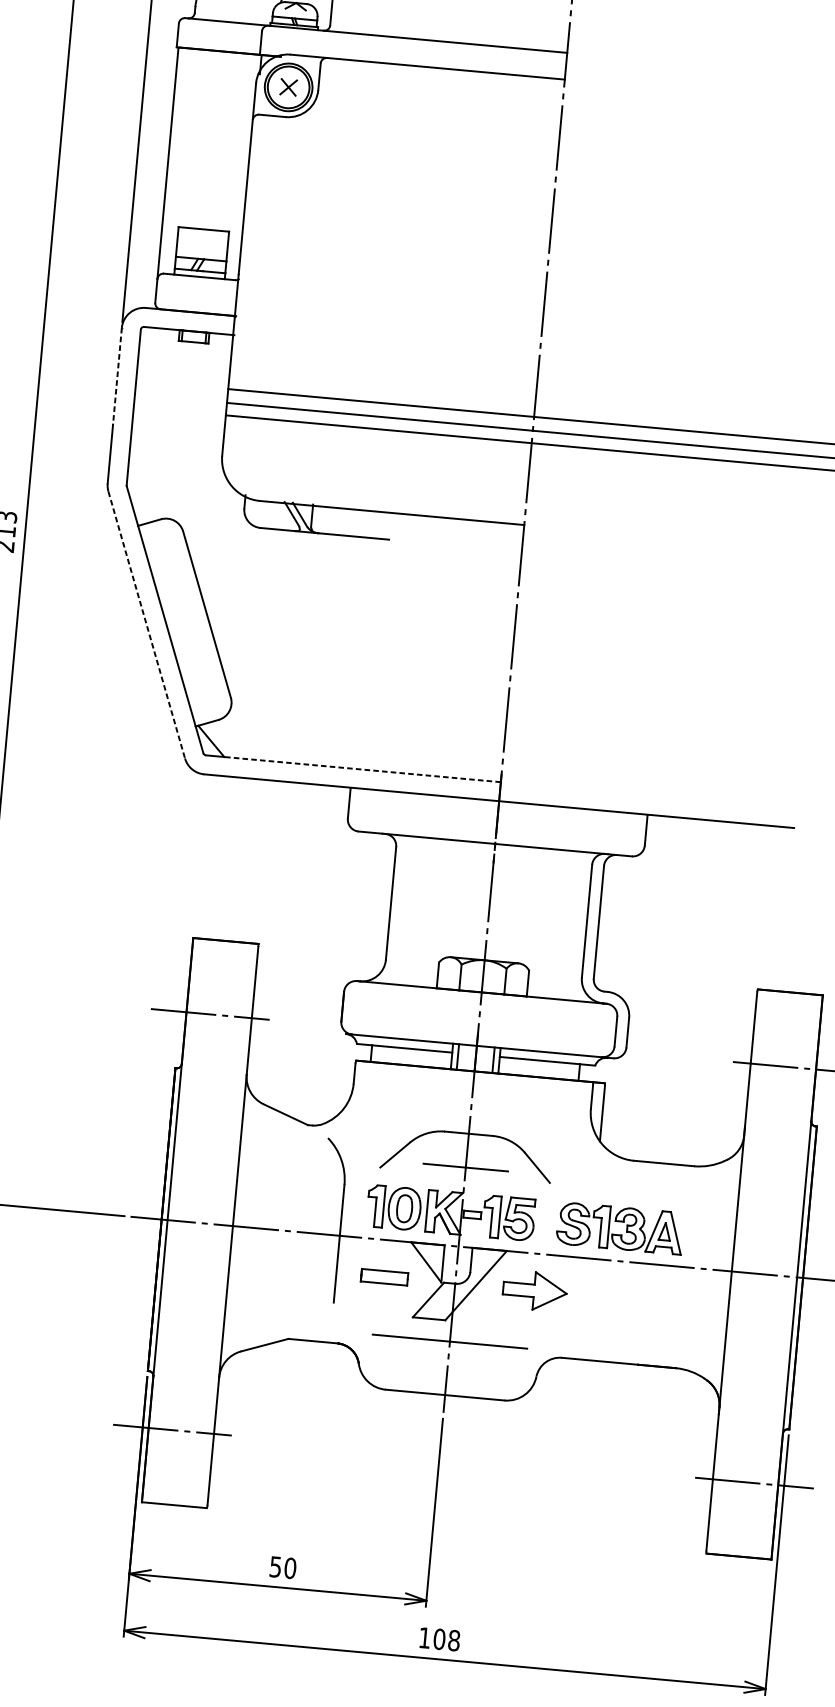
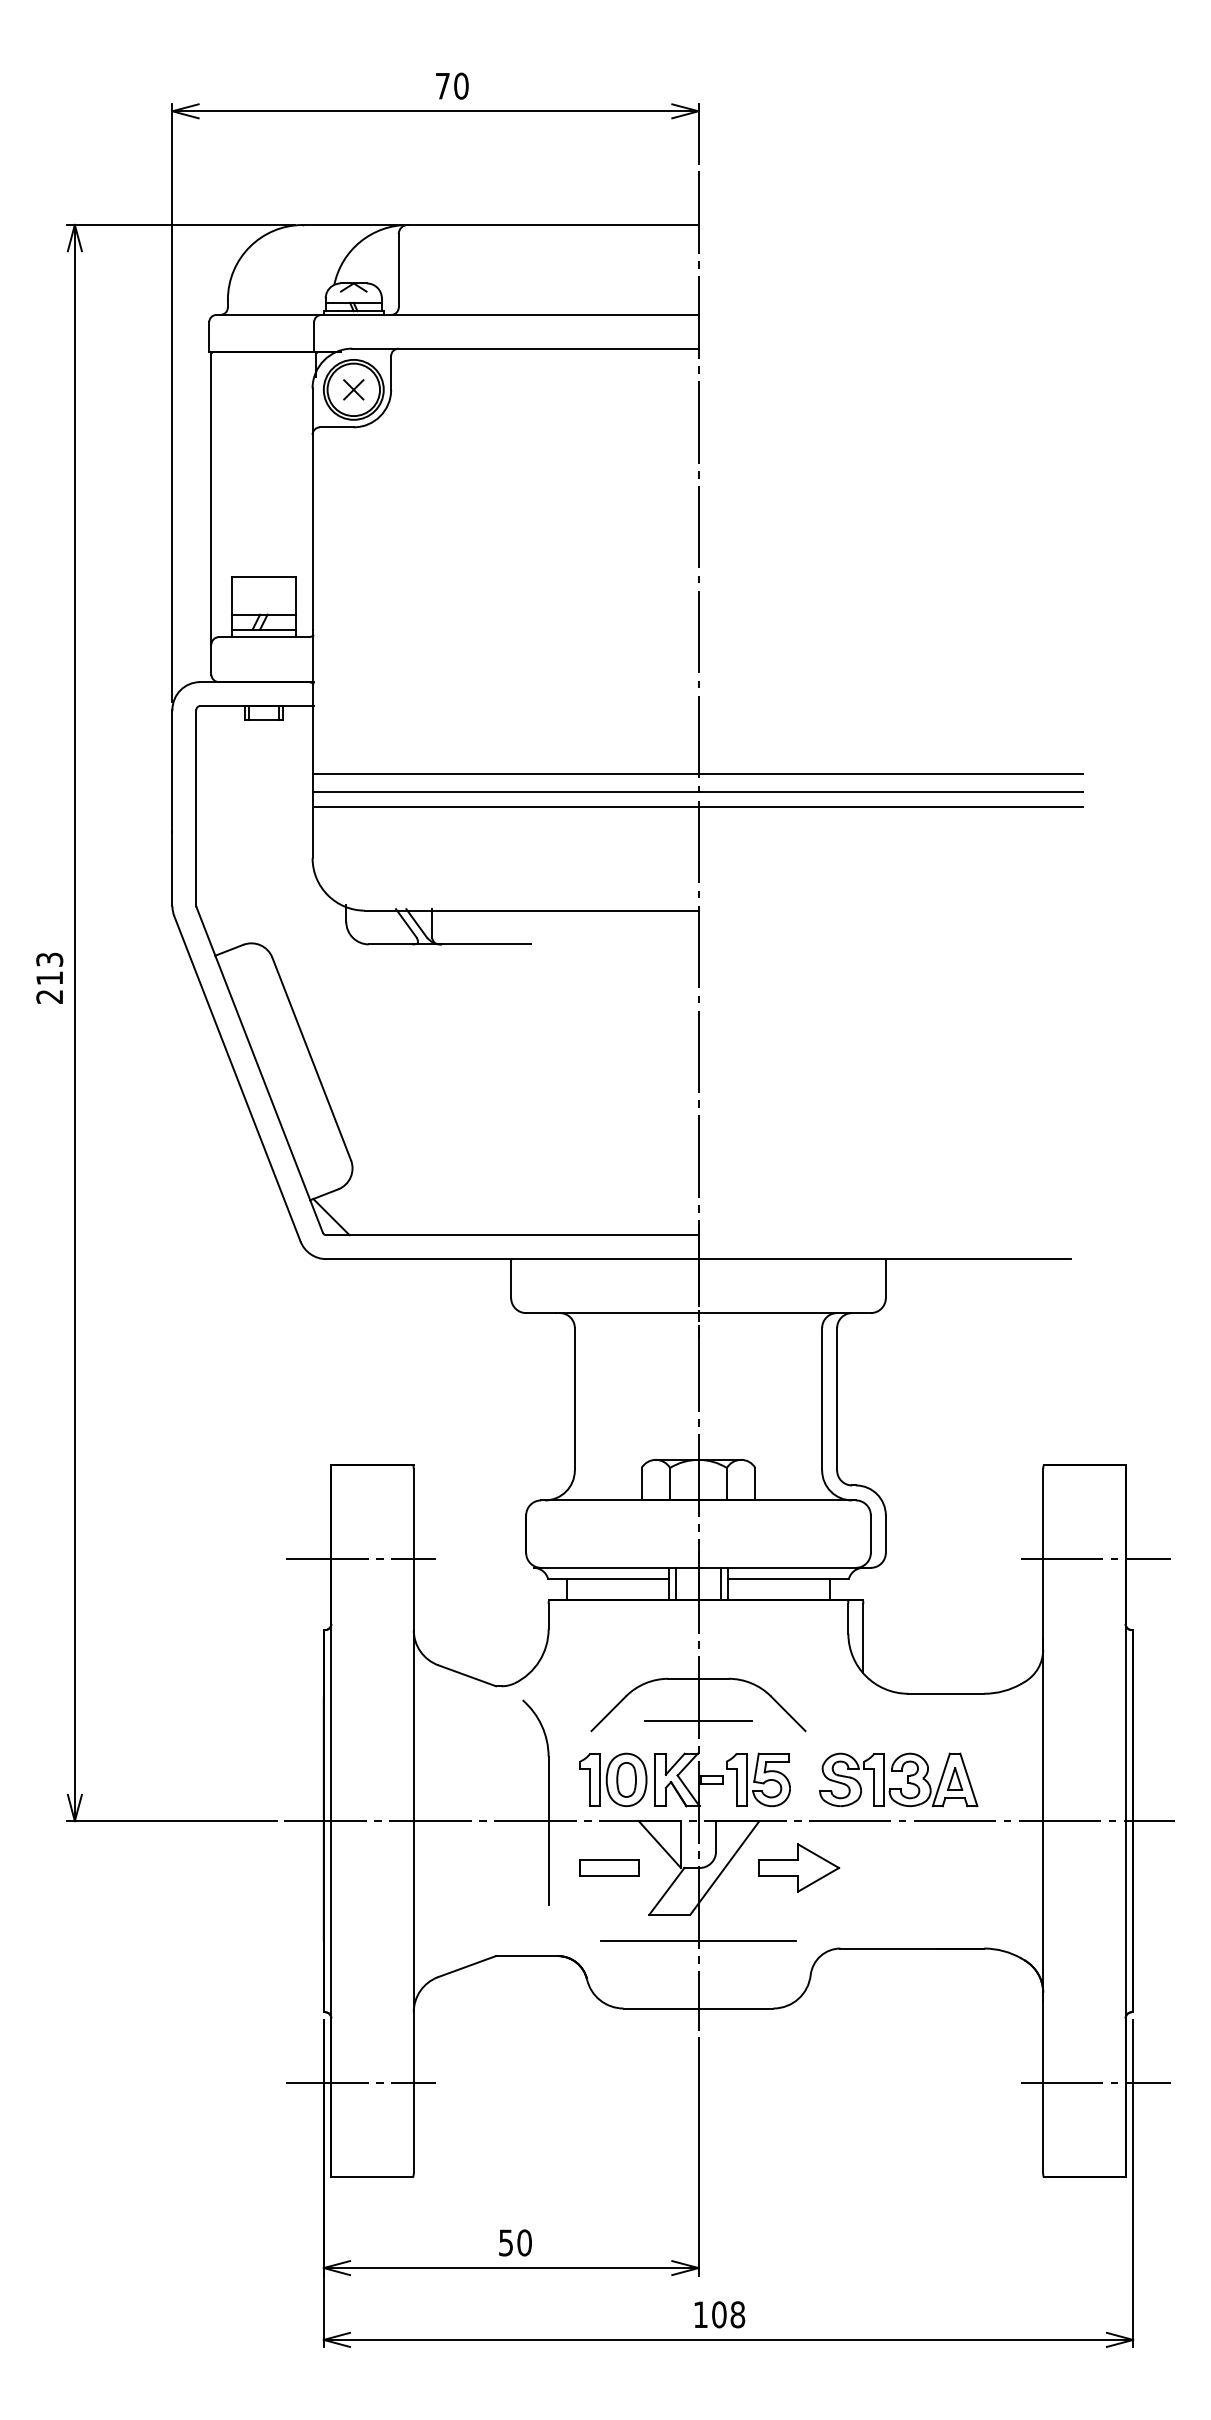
line: (117, 376) -> (172, 771), dashed -> solid
line: (146, 625) -> (237, 1079), dashed -> solid
line: (362, 769) -> (523, 1235), dashed -> solid

